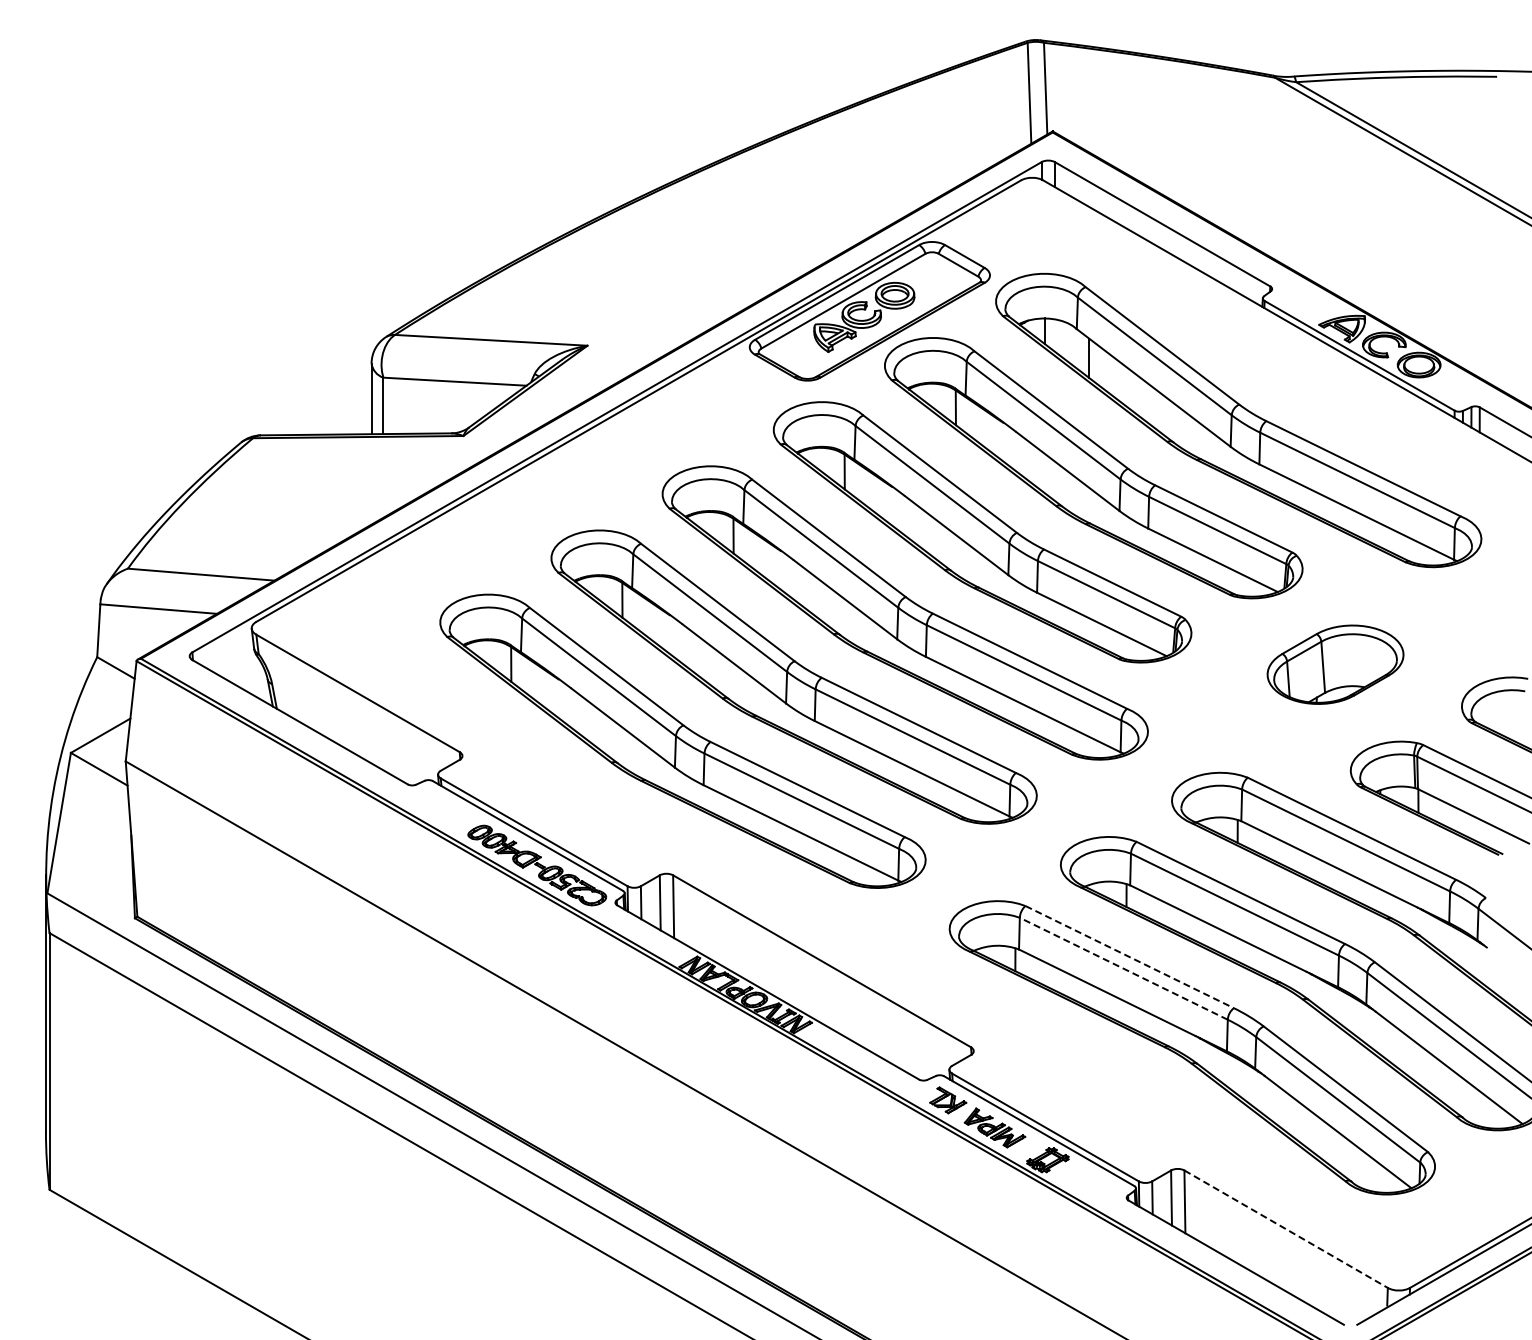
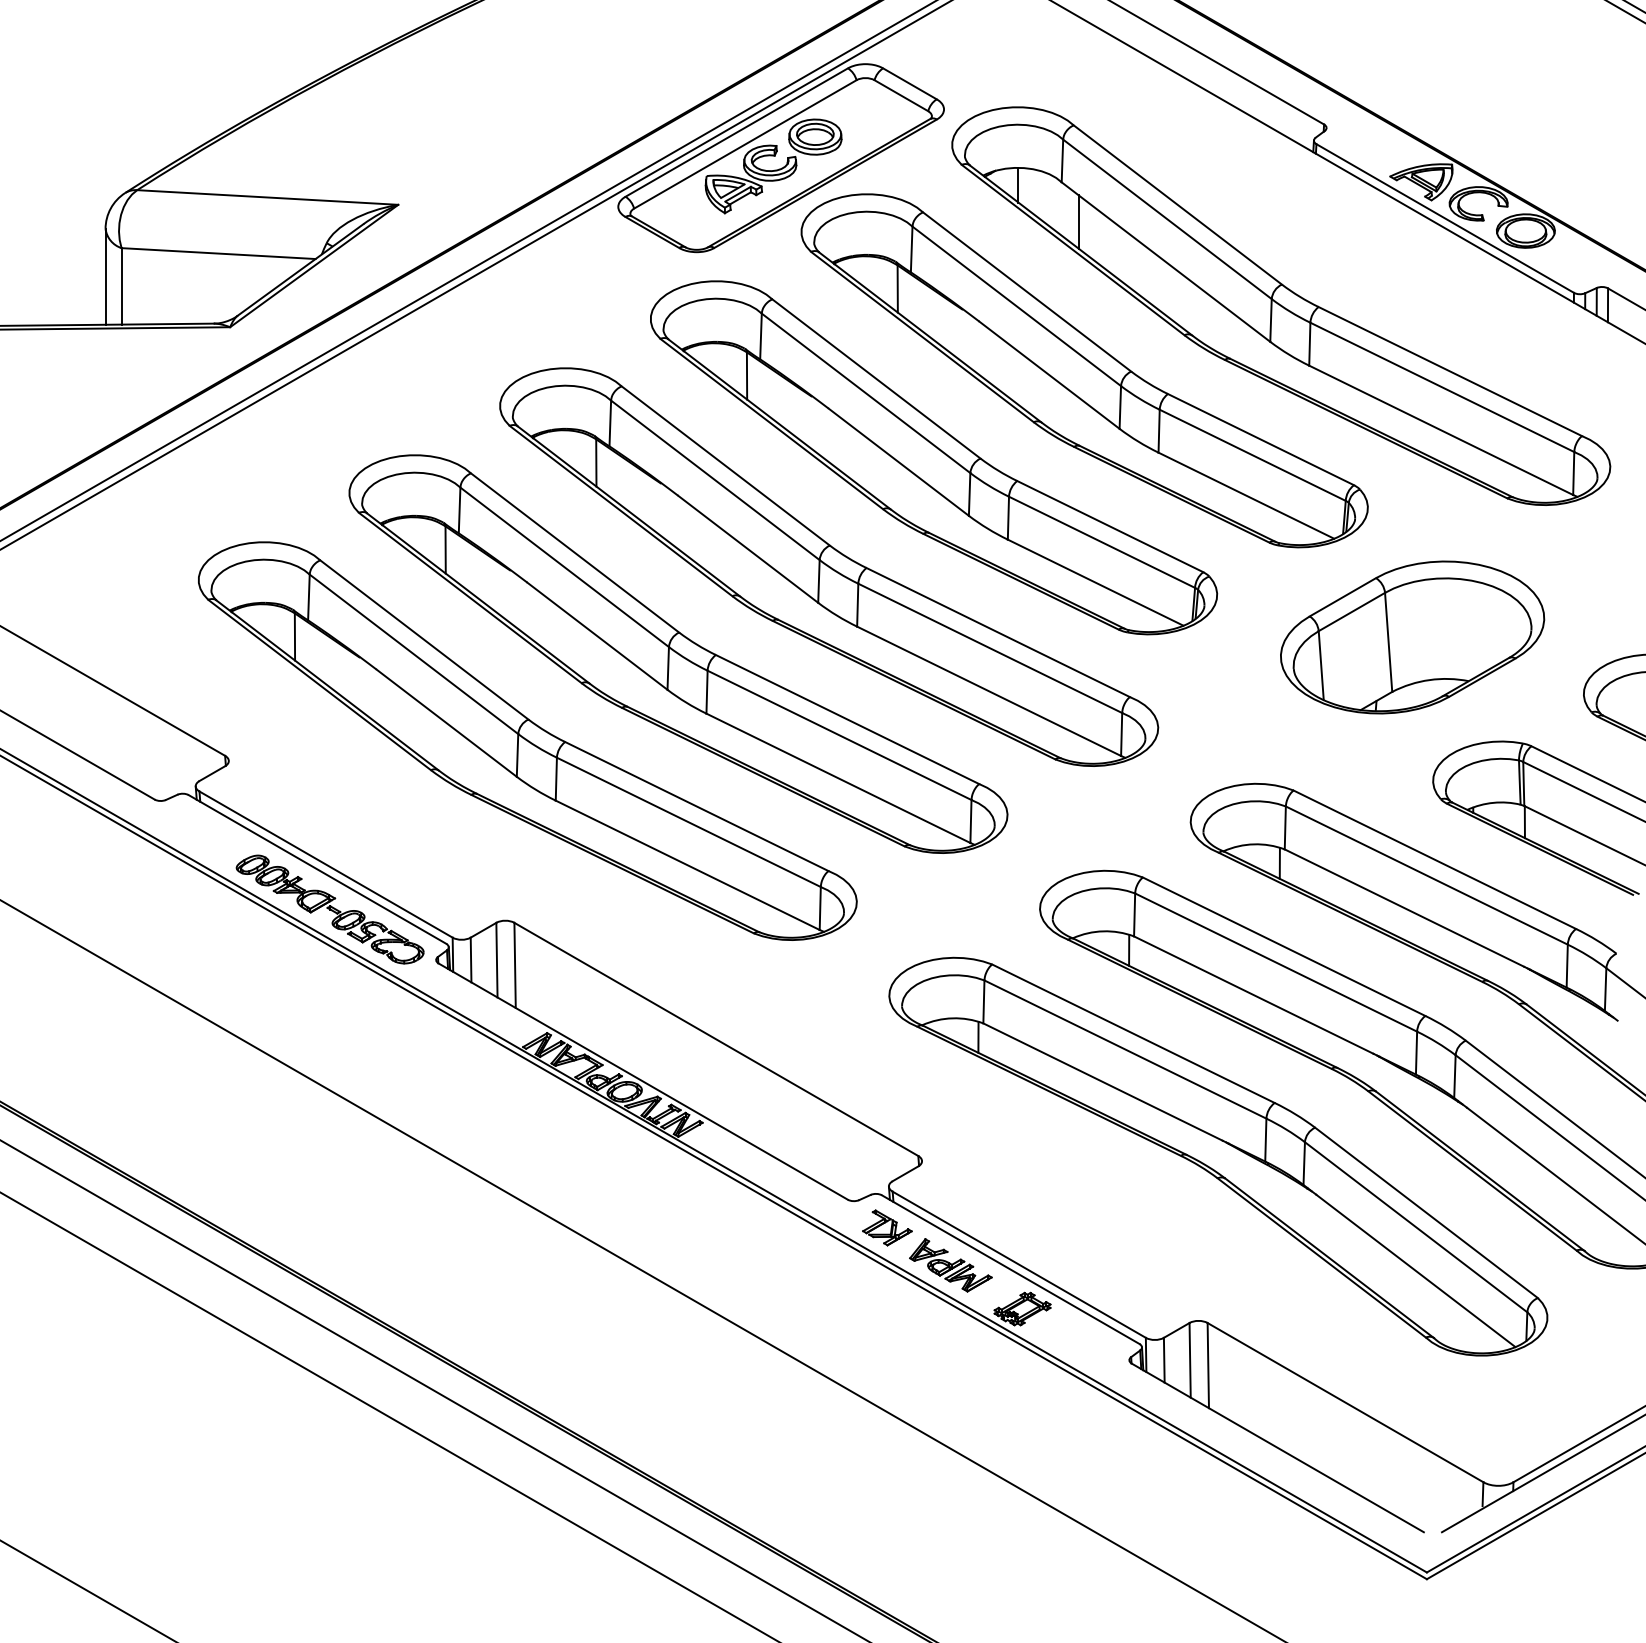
part: (1335, 664) -> (1412, 637), size x1.43
line: (1130, 957) -> (1134, 1034), dashed -> solid
line: (1123, 968) -> (1125, 1049), dashed -> solid
line: (1286, 1229) -> (1346, 1403), dashed -> solid

